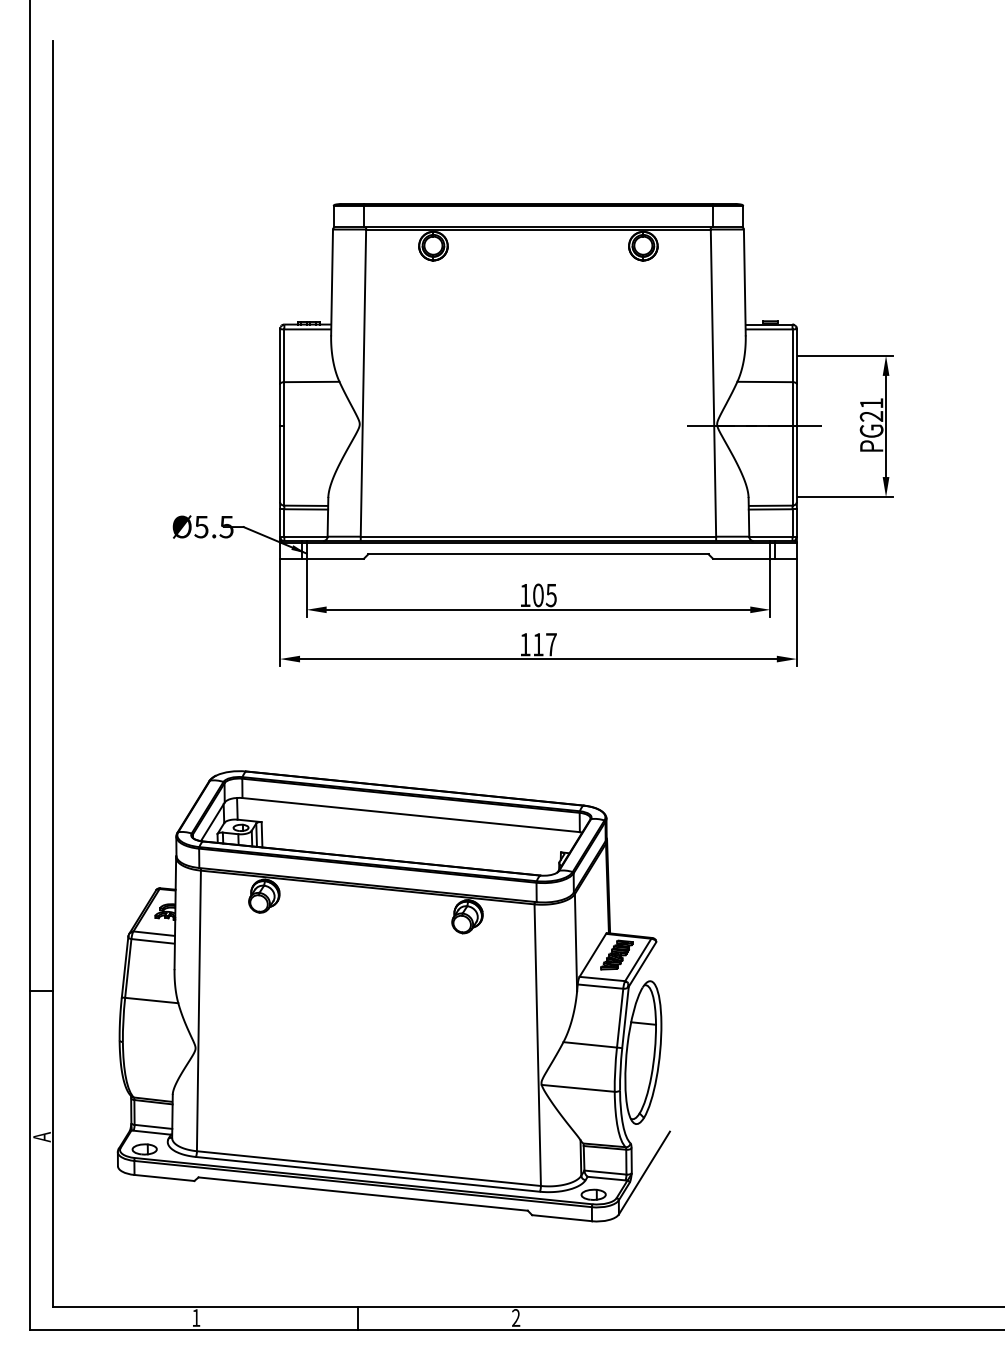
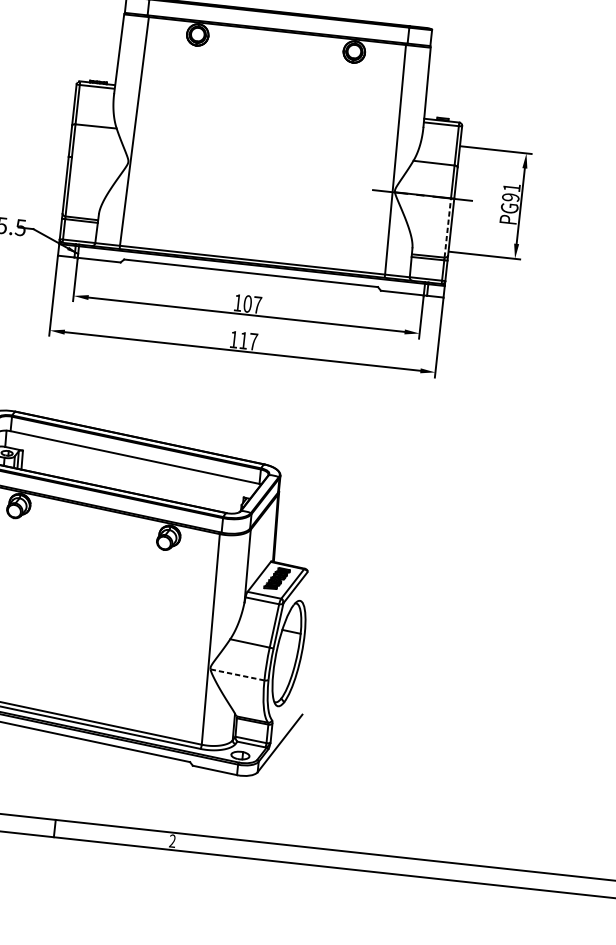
text: (871, 416) -> (510, 197), PG21 -> PG91
line: (792, 465) -> (447, 227), solid -> dashed
text: (550, 595) -> (256, 305), 105 -> 107
line: (578, 1088) -> (237, 675), solid -> dashed

